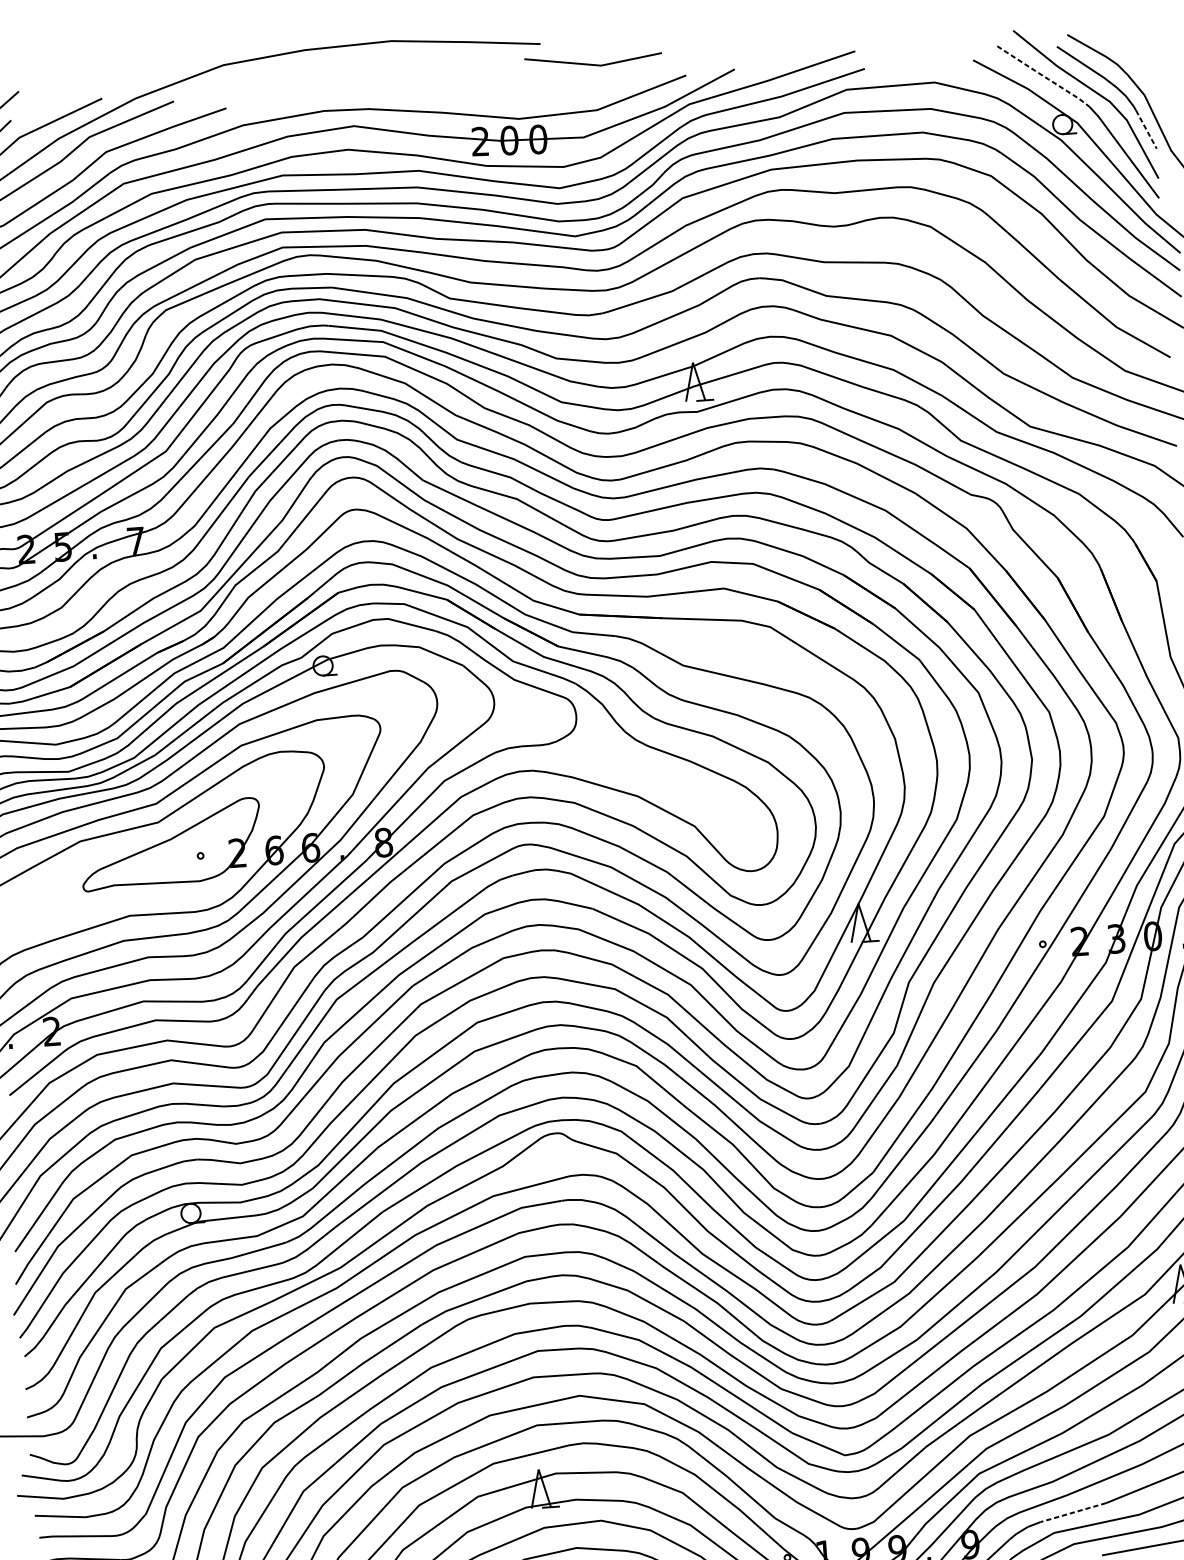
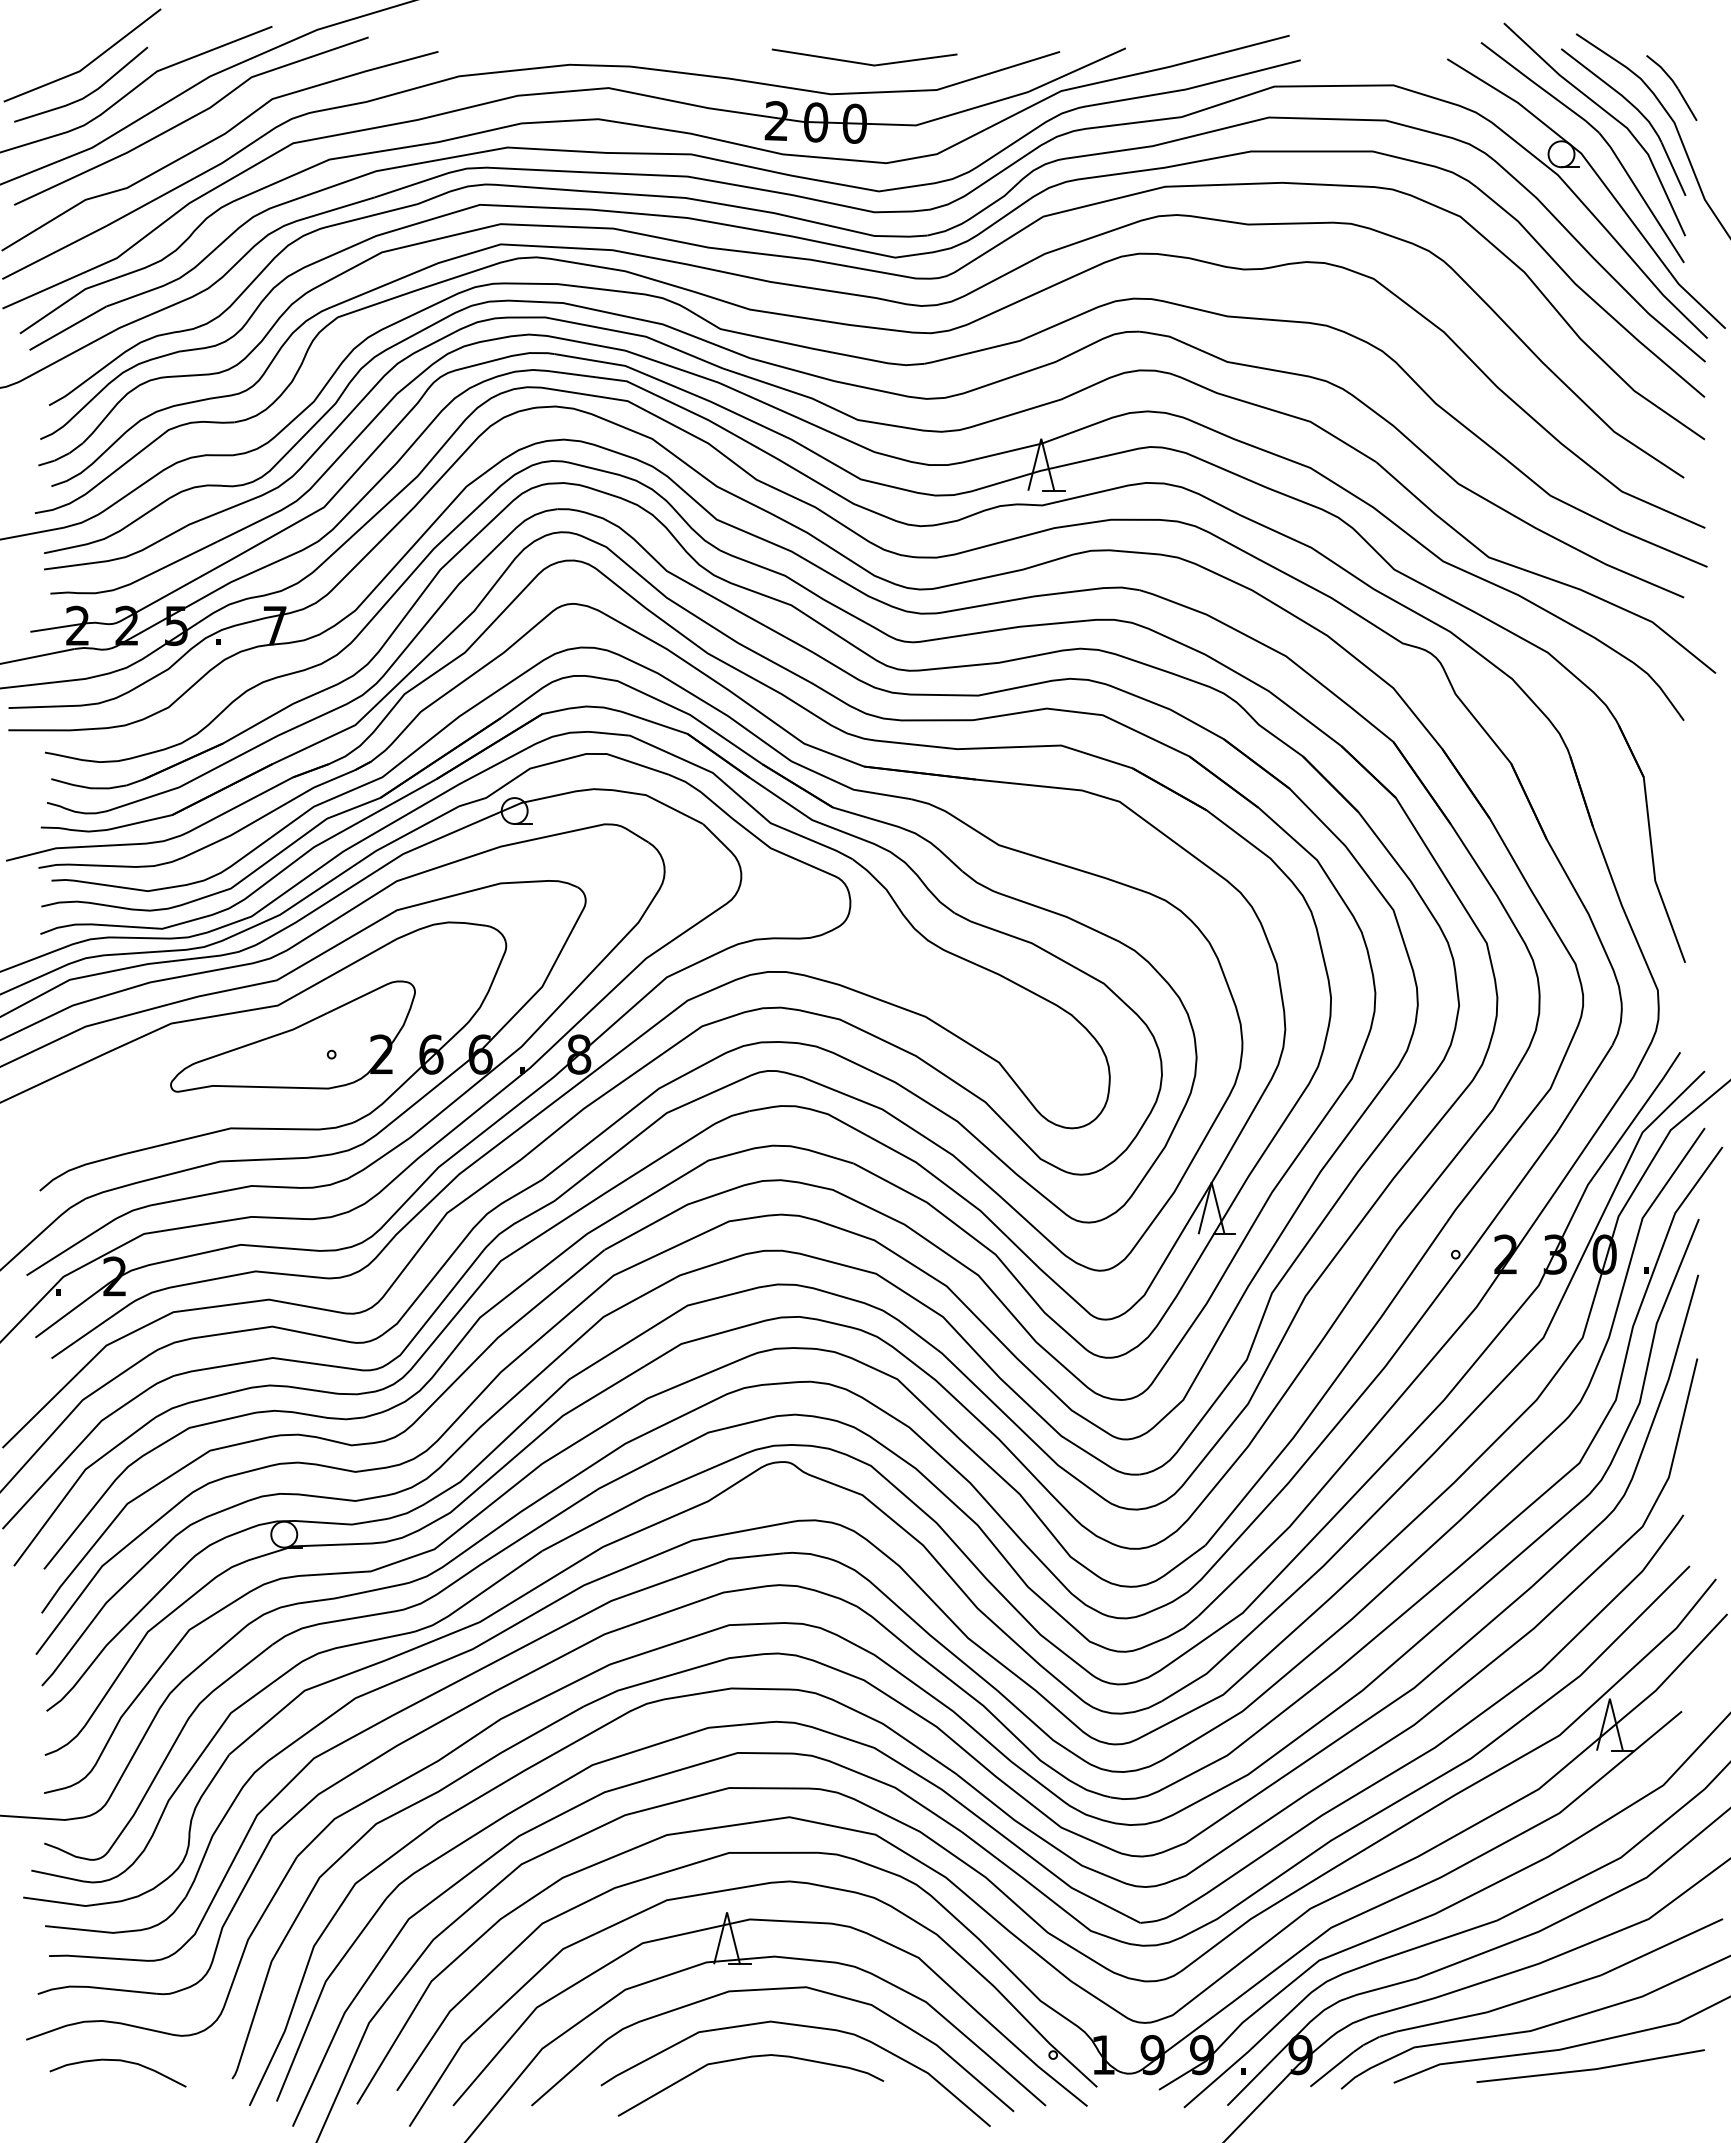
line: (592, 63) -> (863, 62), moved
part: (1140, 70) -> (1671, 88), added
line: (1043, 76) -> (1540, 87), dashed -> solid
line: (1146, 129) -> (1673, 169), dashed -> solid
line: (1073, 1513) -> (1441, 2022), dashed -> solid

